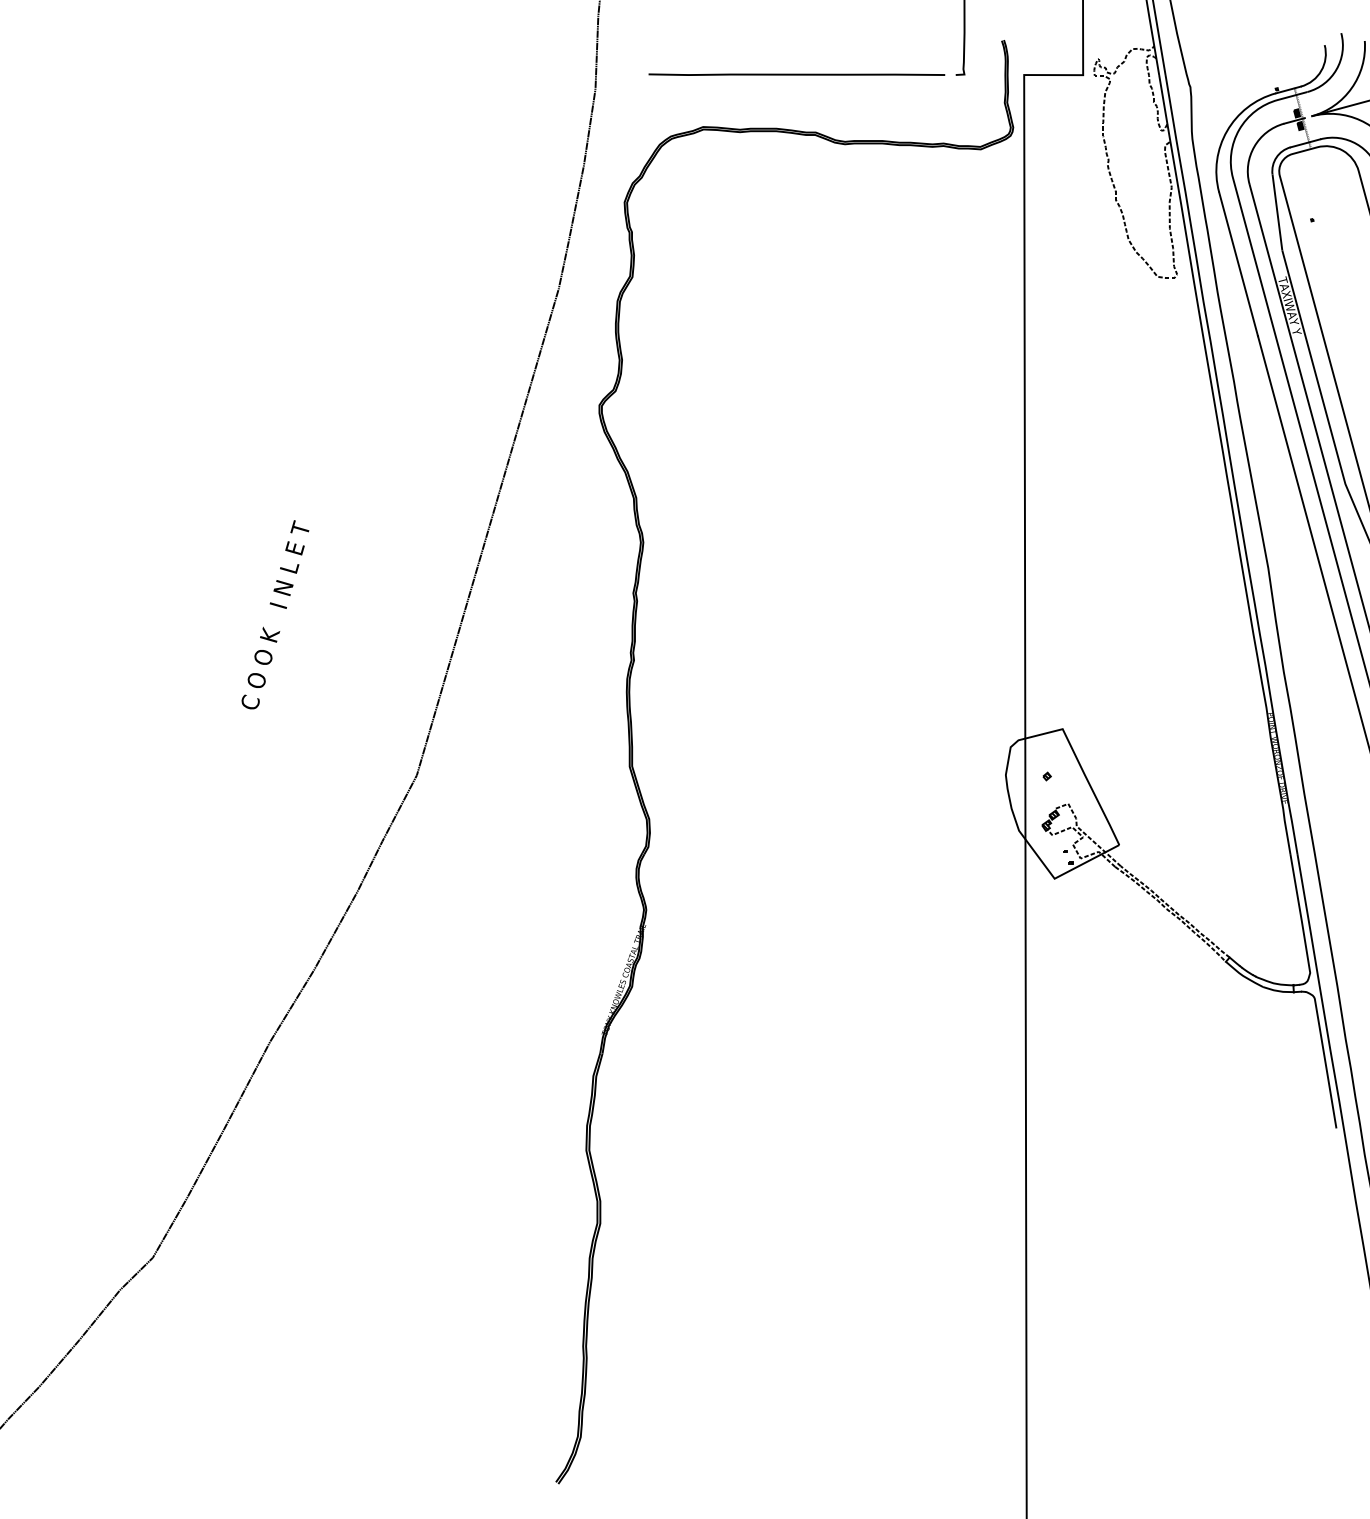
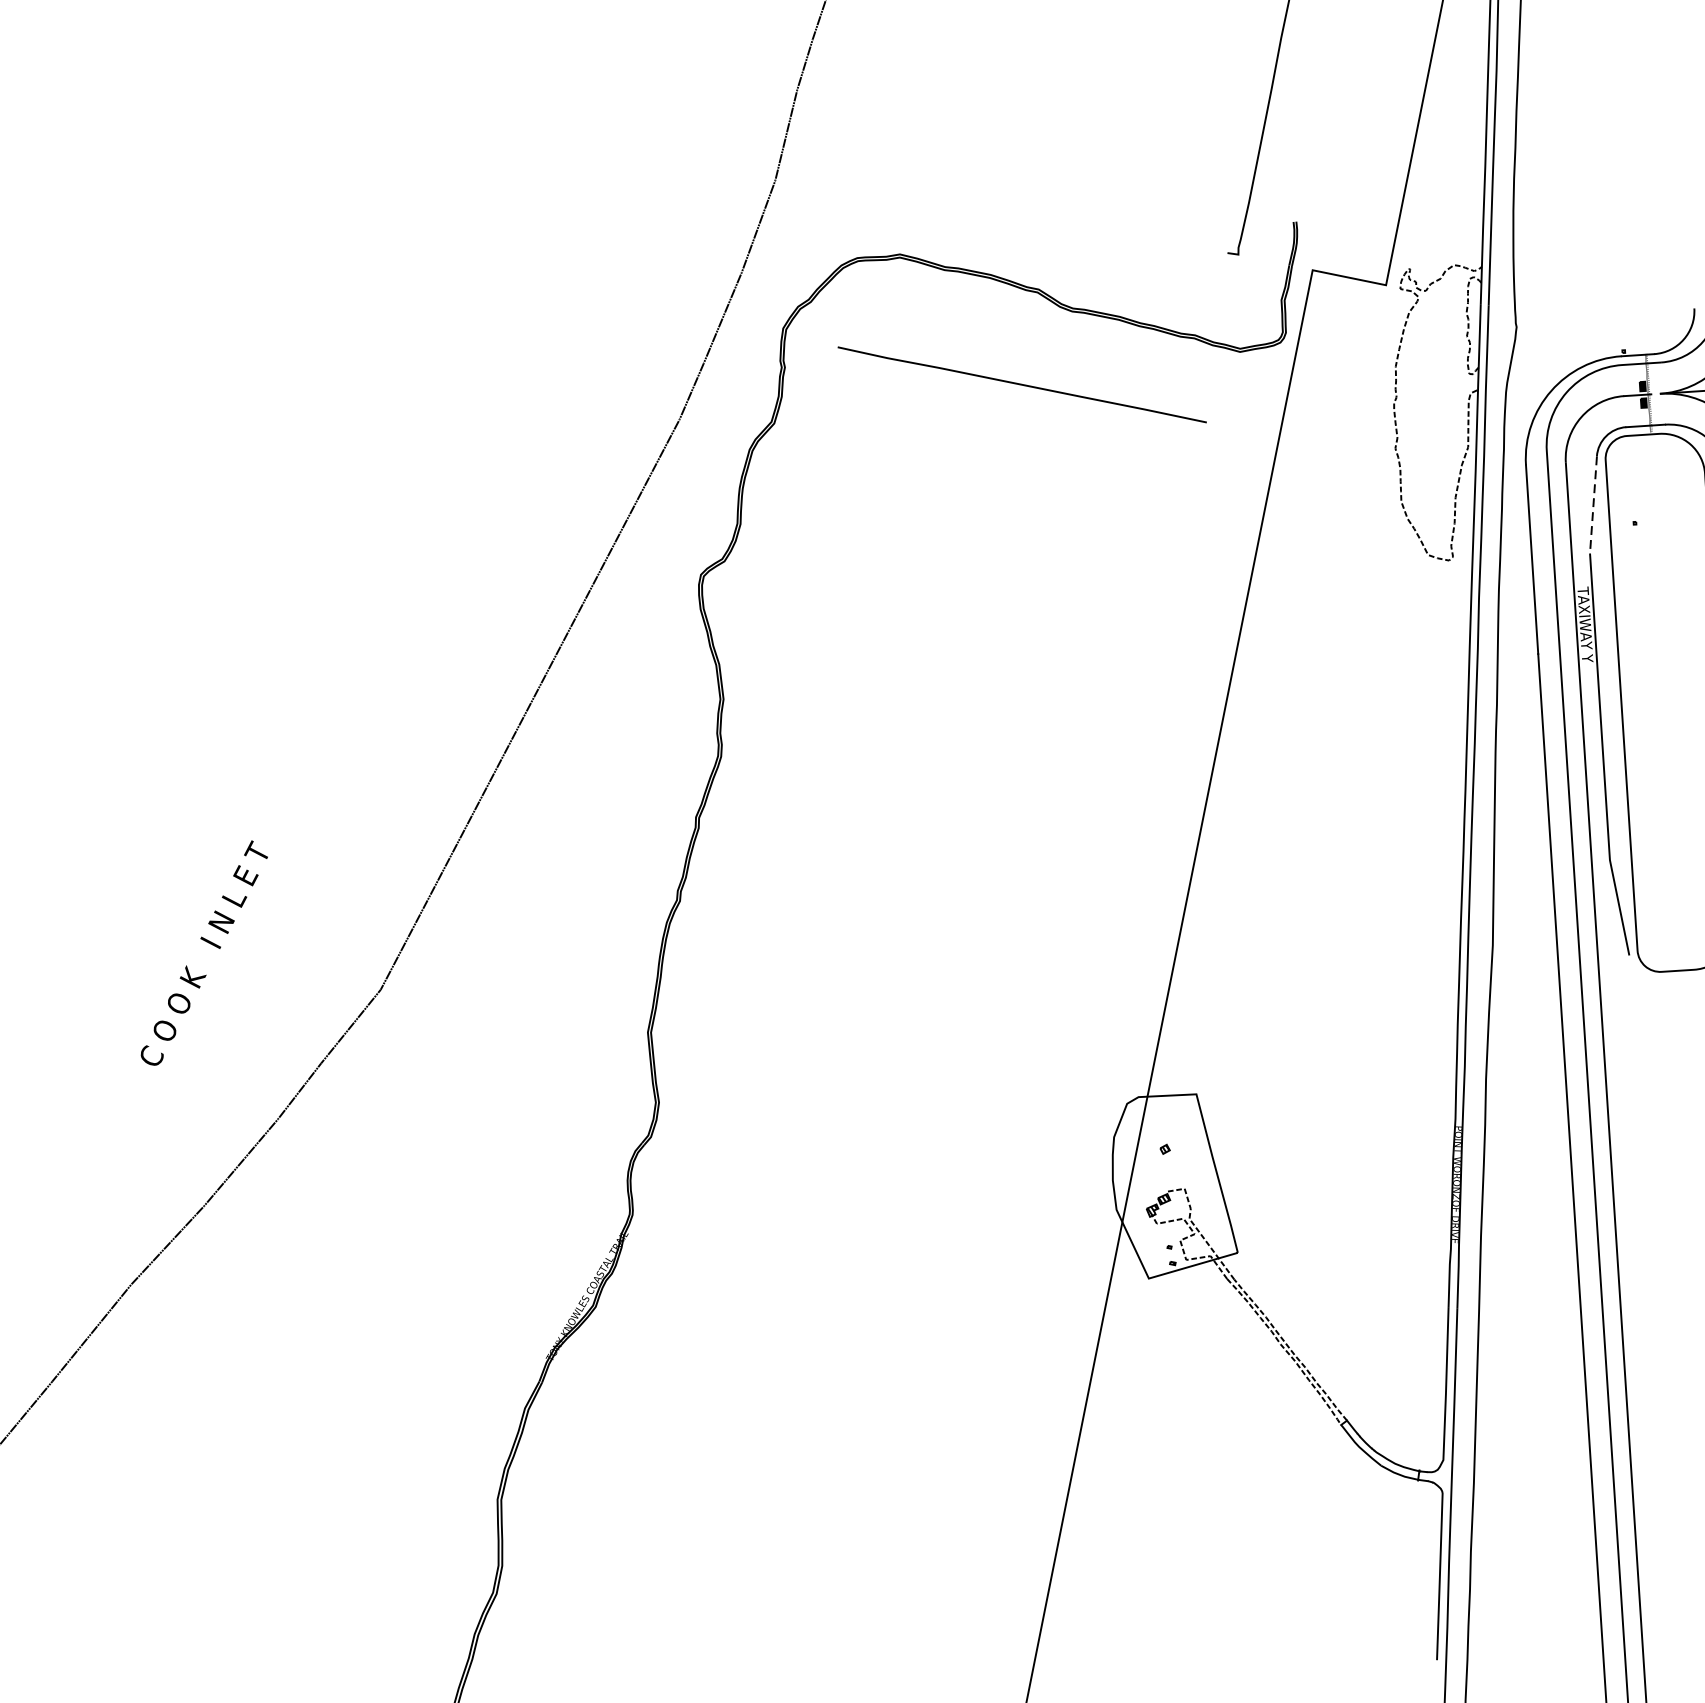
line: (796, 74) -> (1021, 384), moved
line: (1277, 212) -> (1593, 504), solid -> dashed
text: (275, 614) -> (204, 953), moved

